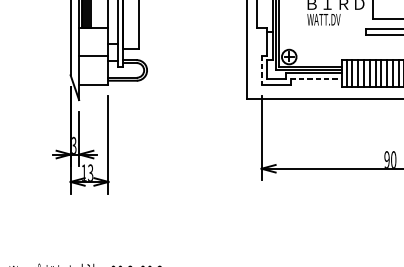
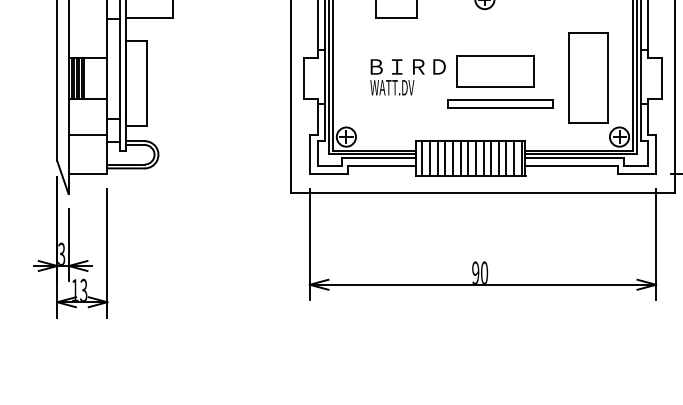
line: (261, 70) -> (309, 154), dashed -> solid
line: (315, 78) -> (381, 165), dashed -> solid

